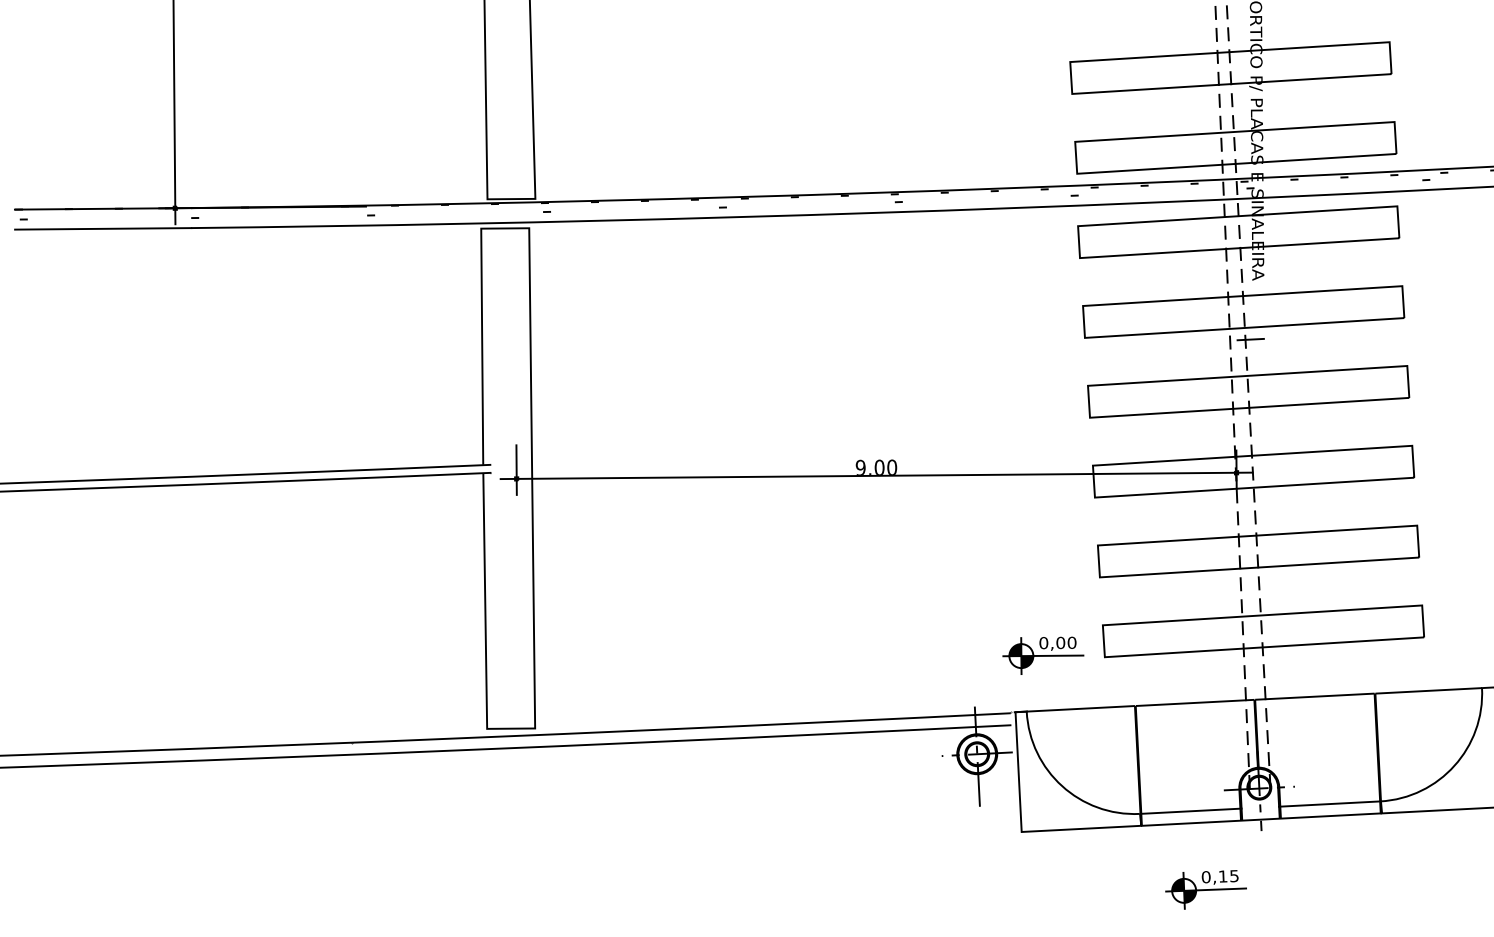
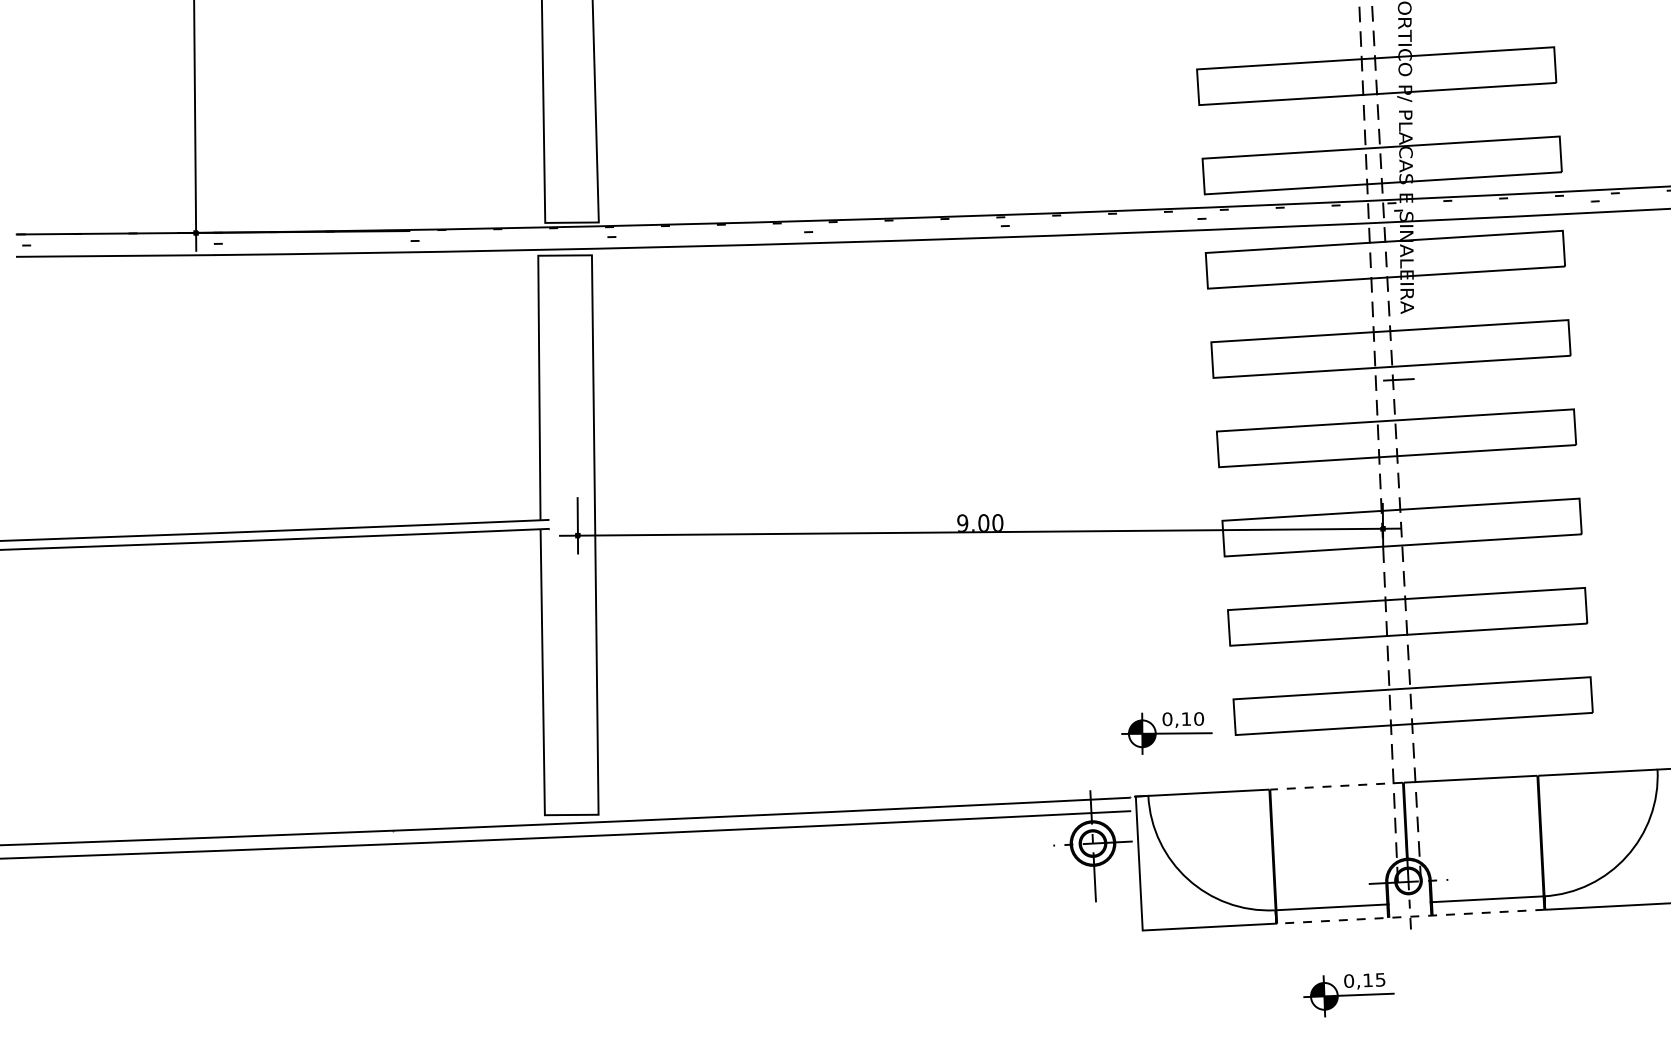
text: (1060, 642) -> (1186, 718), 0,00 -> 0,10
line: (1194, 702) -> (1335, 785), solid -> dashed
line: (1261, 819) -> (1410, 916), solid -> dashed

